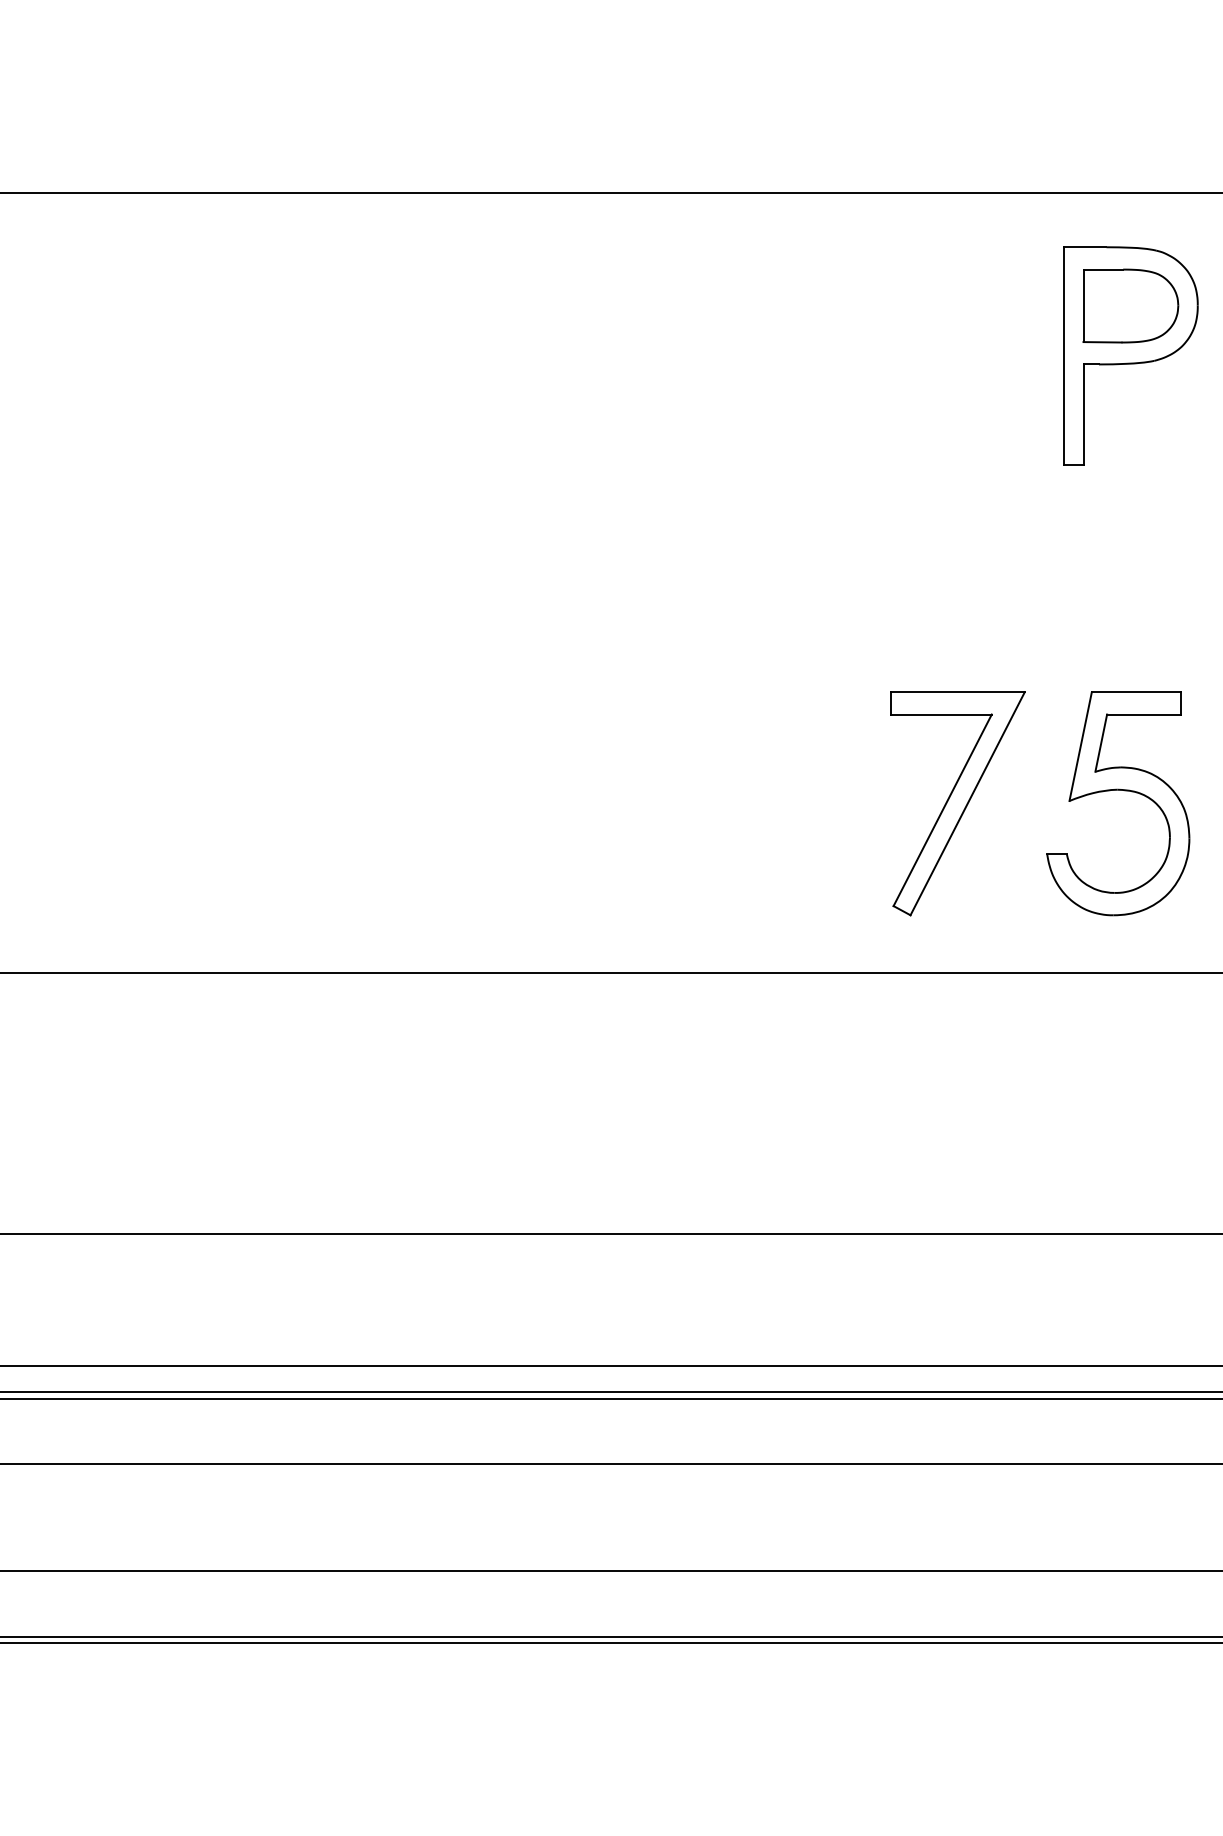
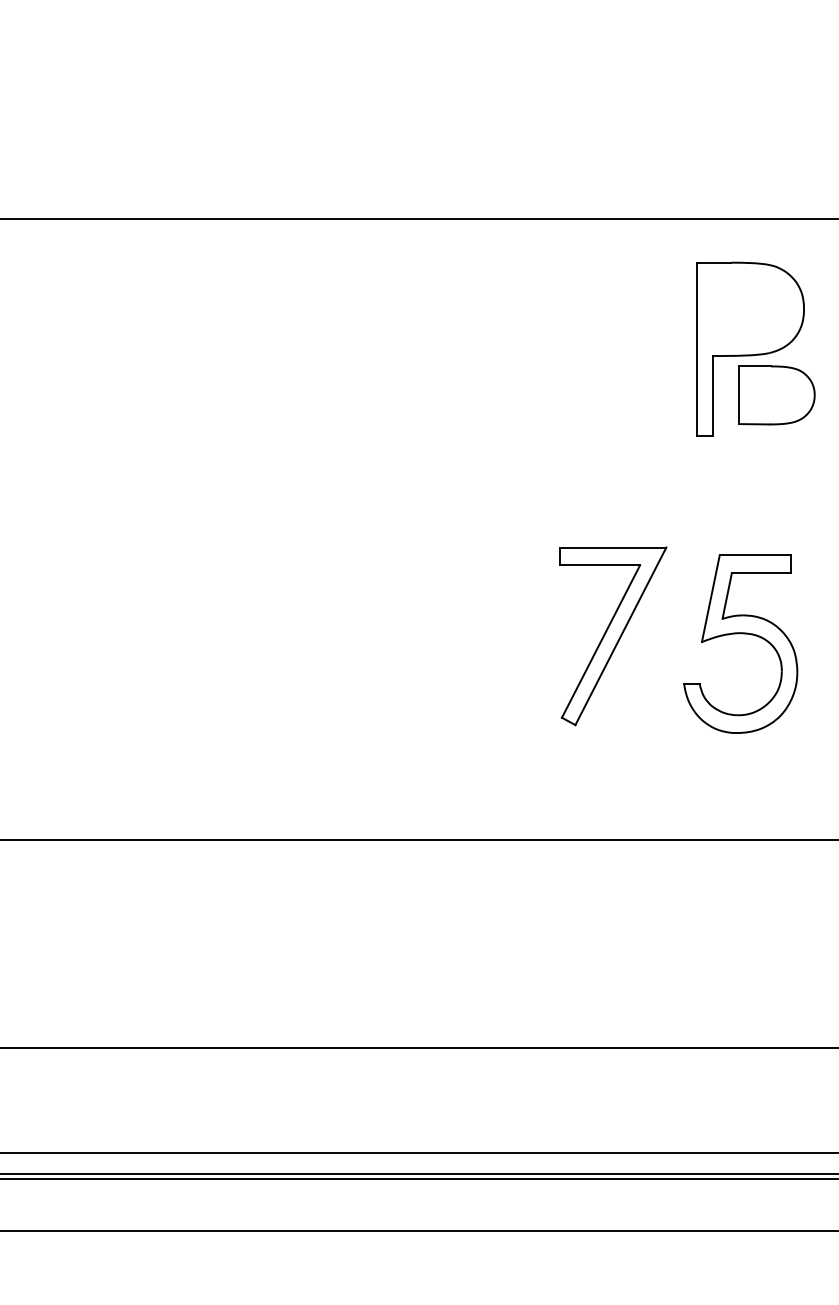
part: (1130, 305) -> (776, 394), moved
part: (1118, 790) -> (740, 633), moved
part: (957, 803) -> (612, 636), moved

